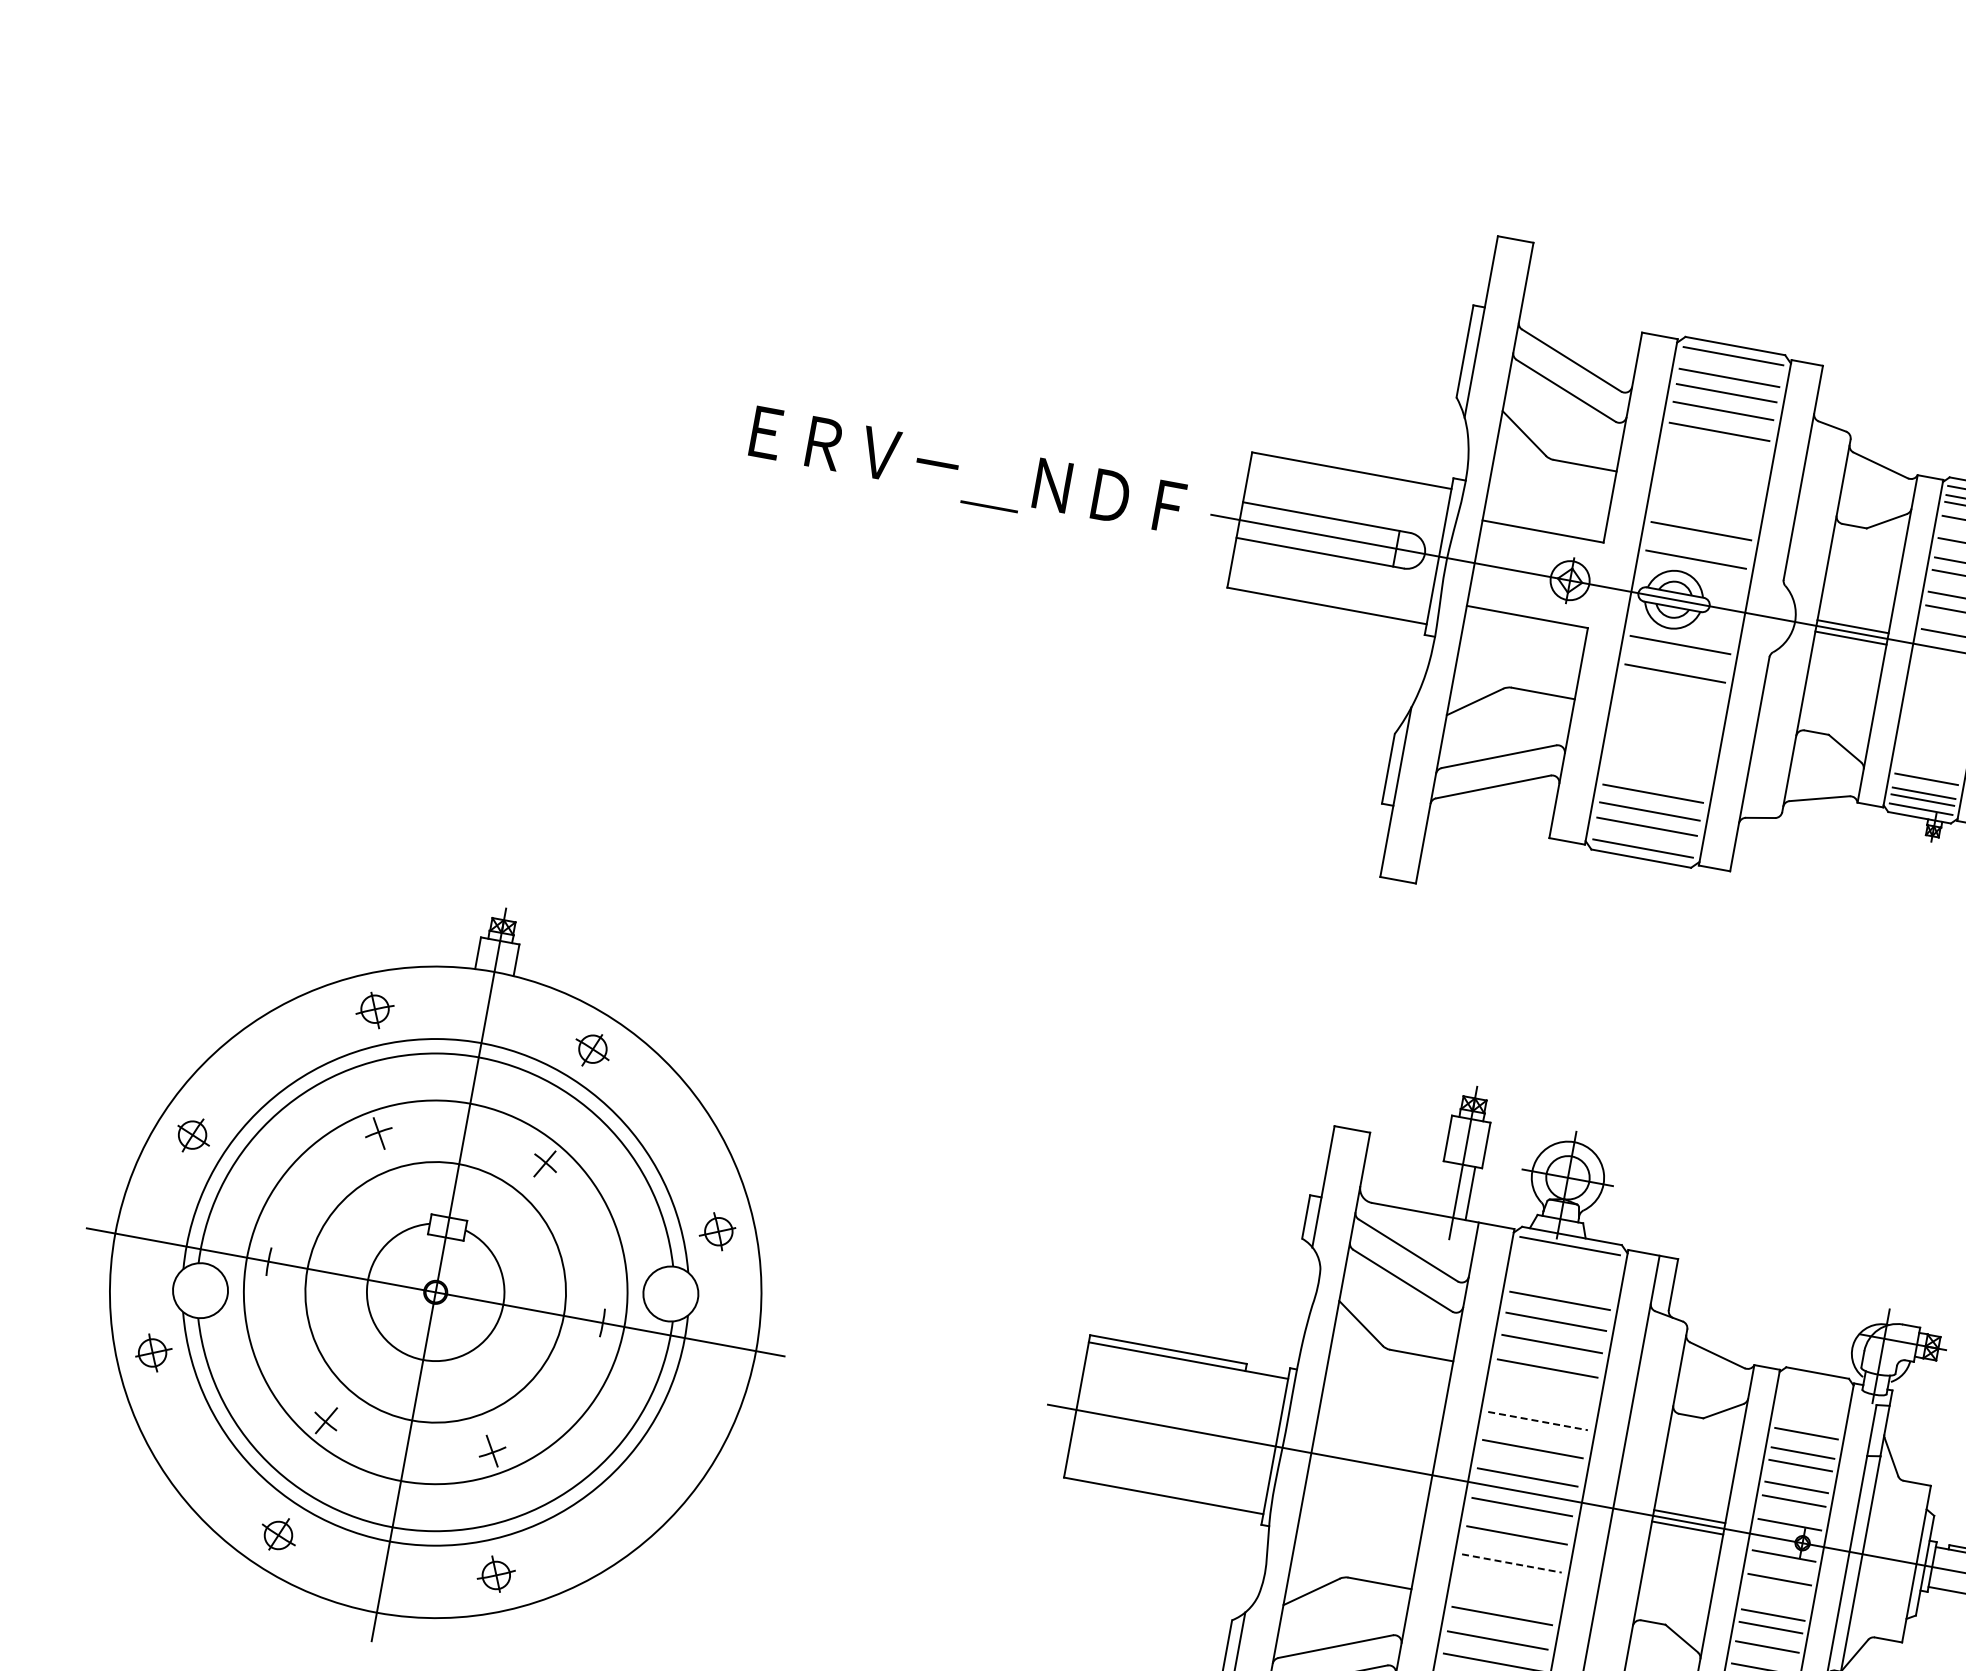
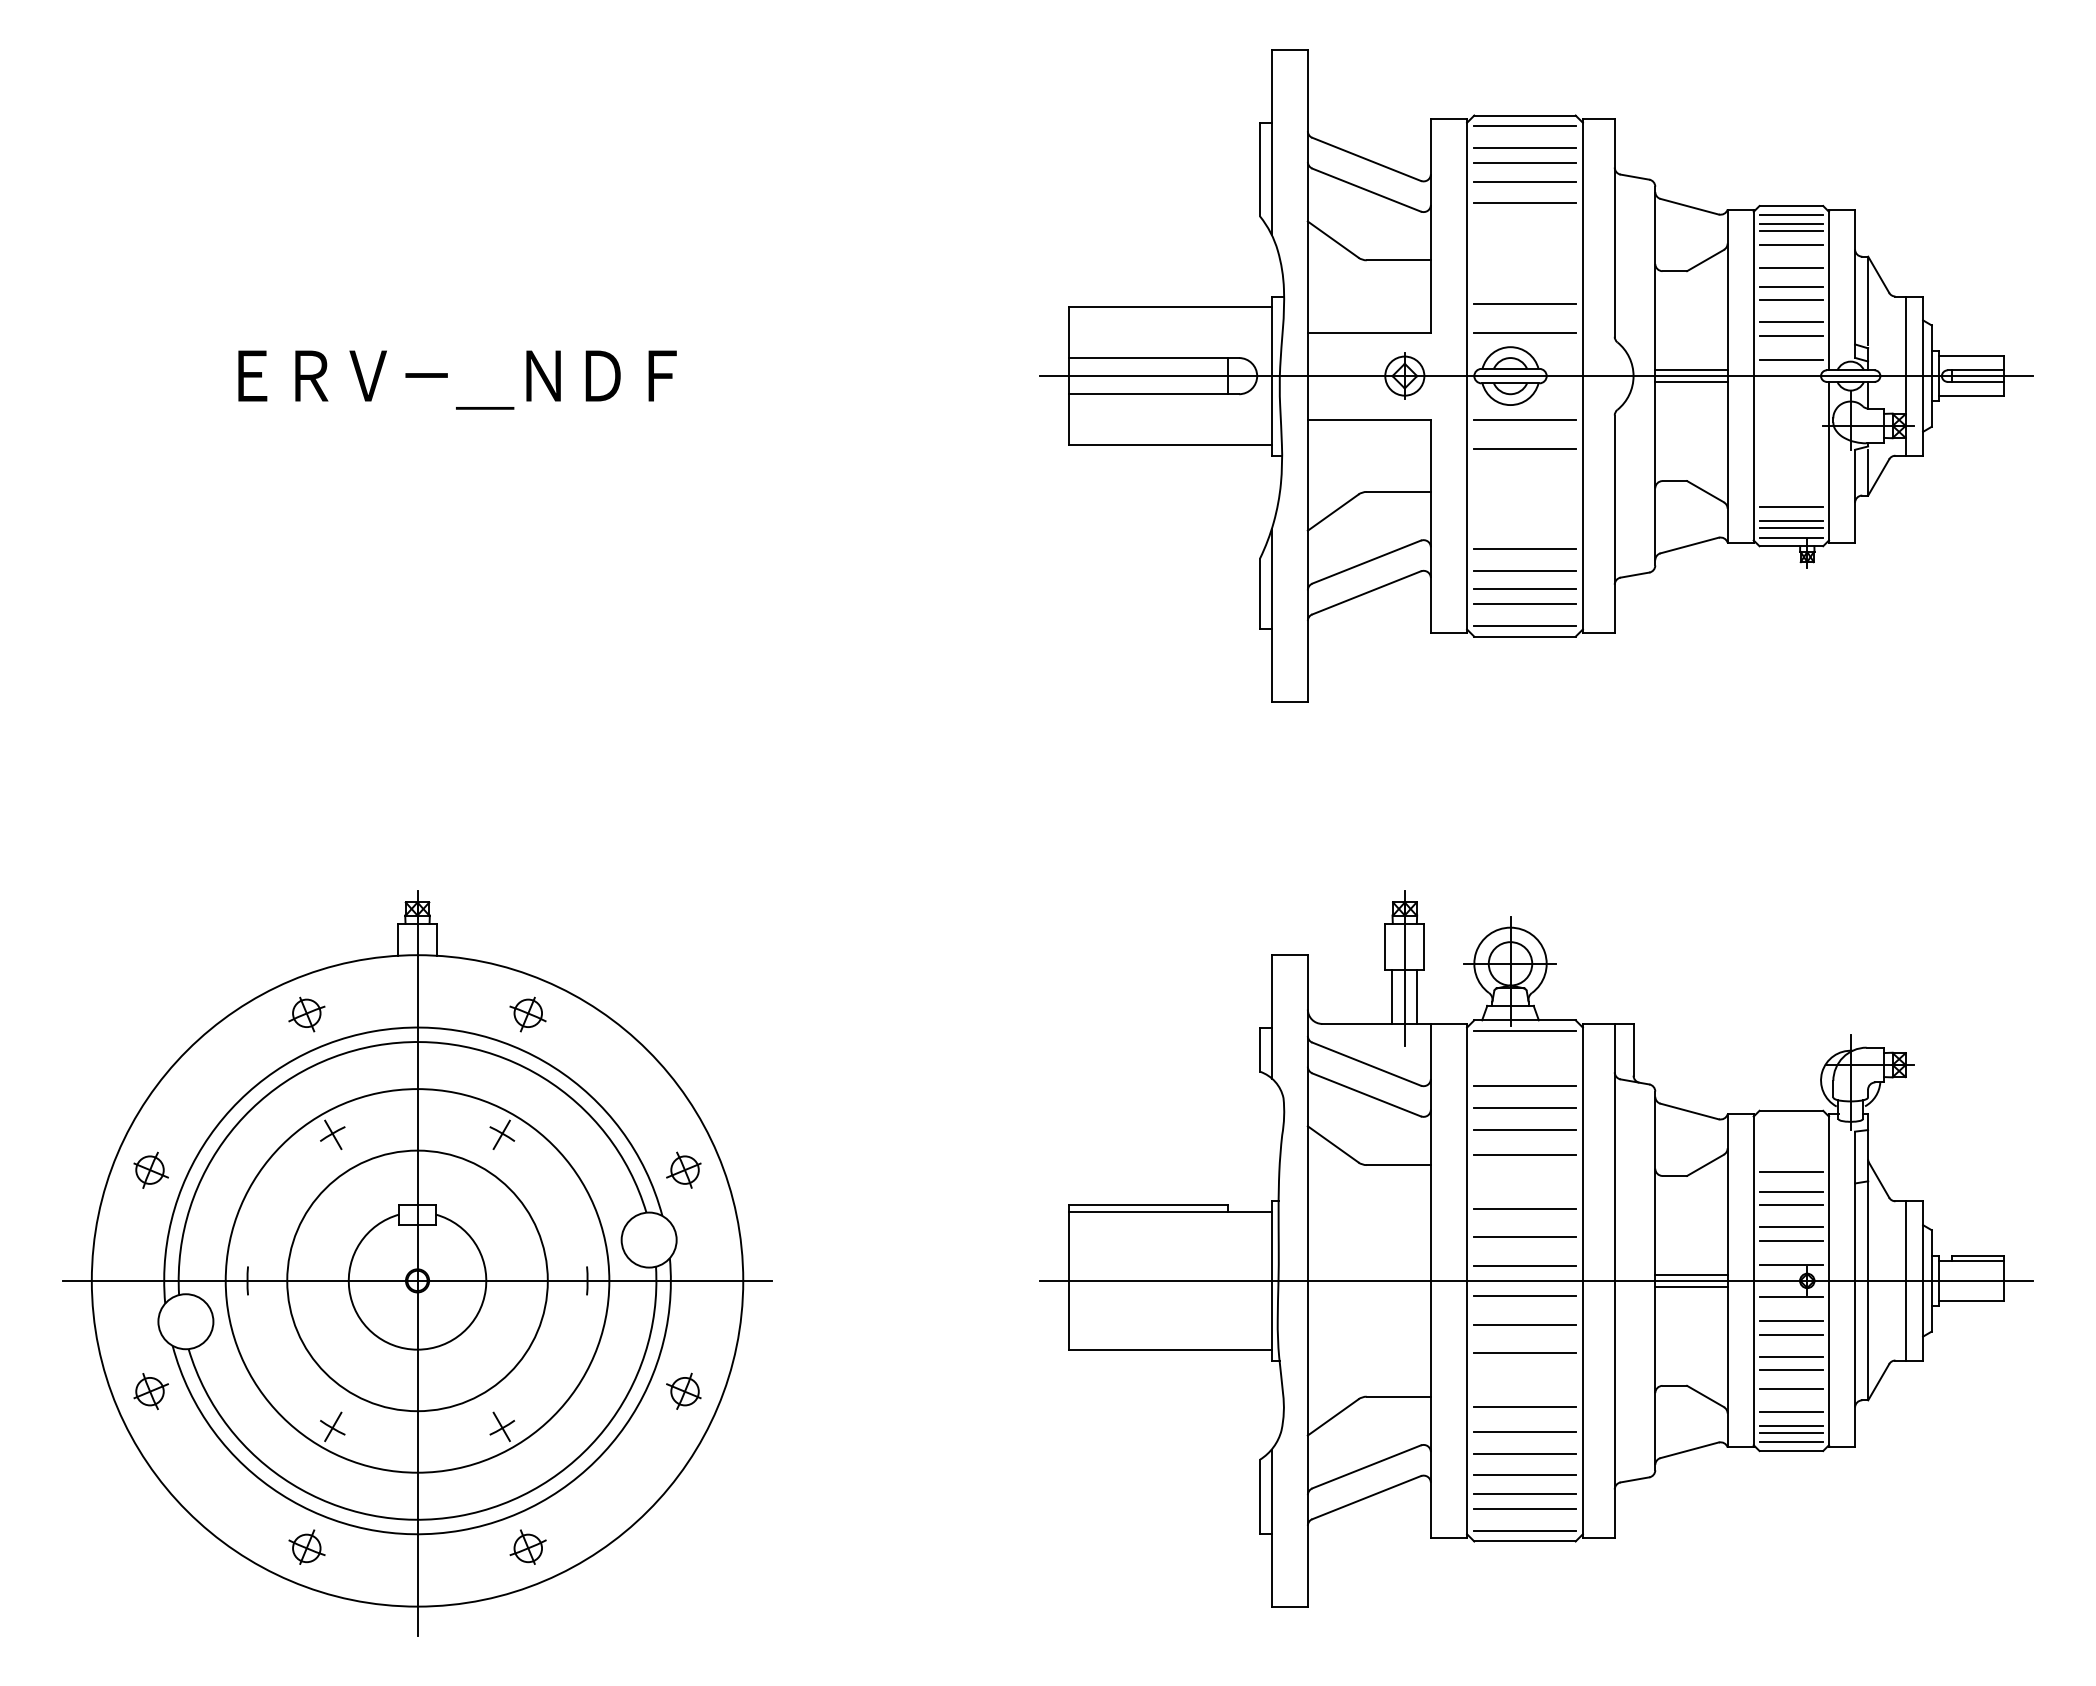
text: (967, 473) -> (457, 379), moved
line: (1656, 772) -> (1524, 549), added
line: (1445, 1188) -> (1392, 996), added
line: (1537, 1420) -> (1524, 1208), dashed -> solid
part: (677, 1448) -> (683, 1390), added
line: (1899, 1560) -> (1905, 1280), added
line: (1511, 1563) -> (1524, 1353), dashed -> solid
line: (1777, 1593) -> (1791, 1334), added

